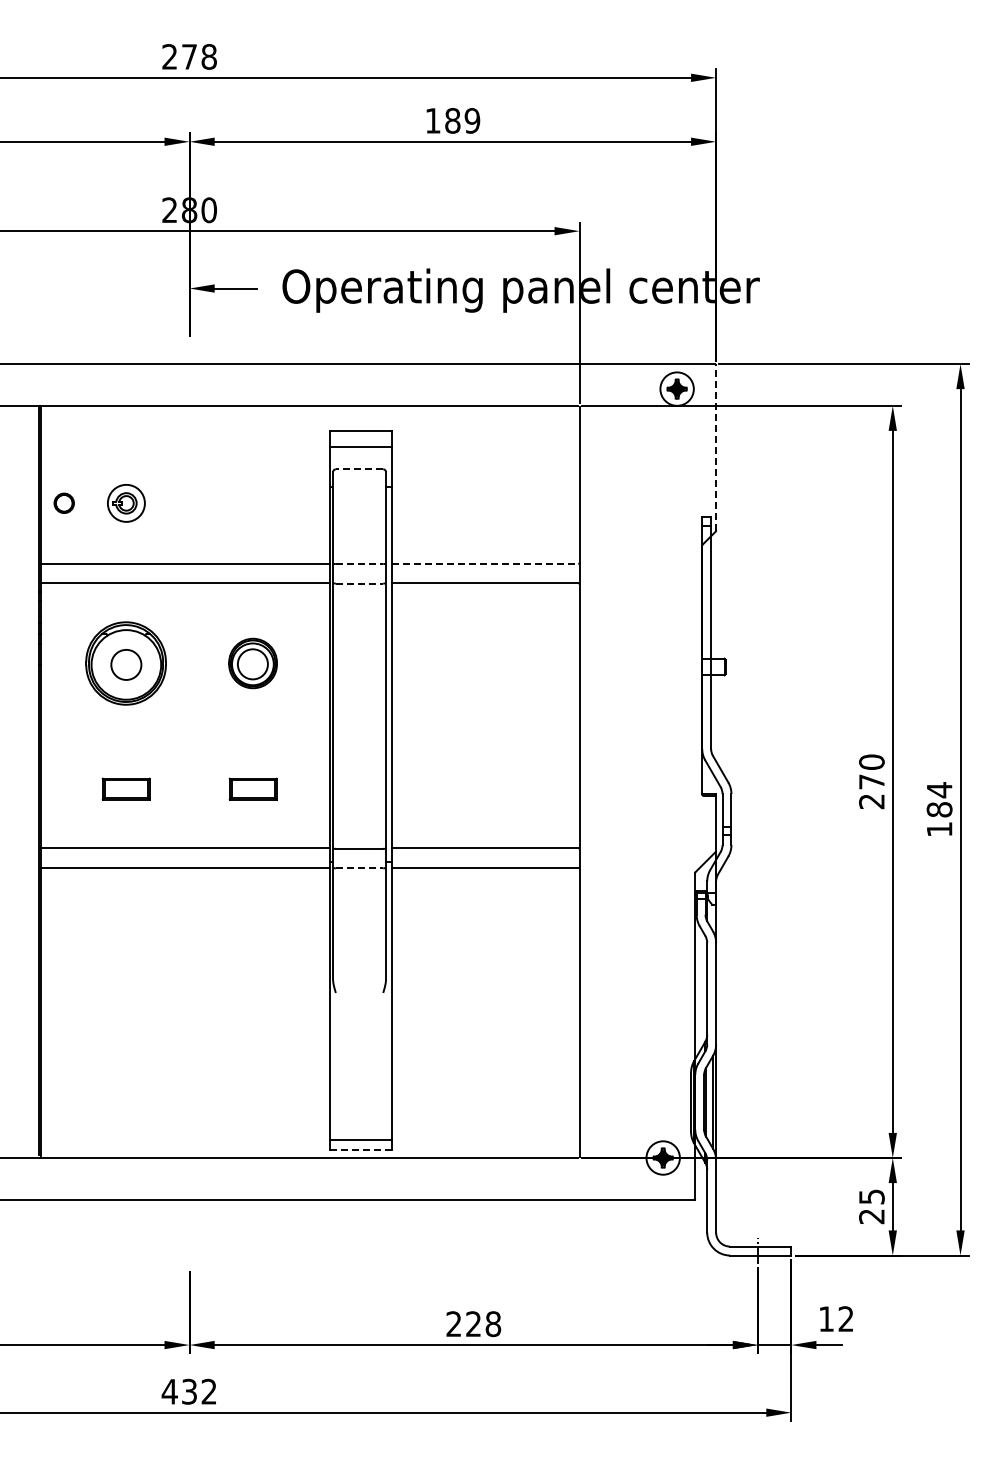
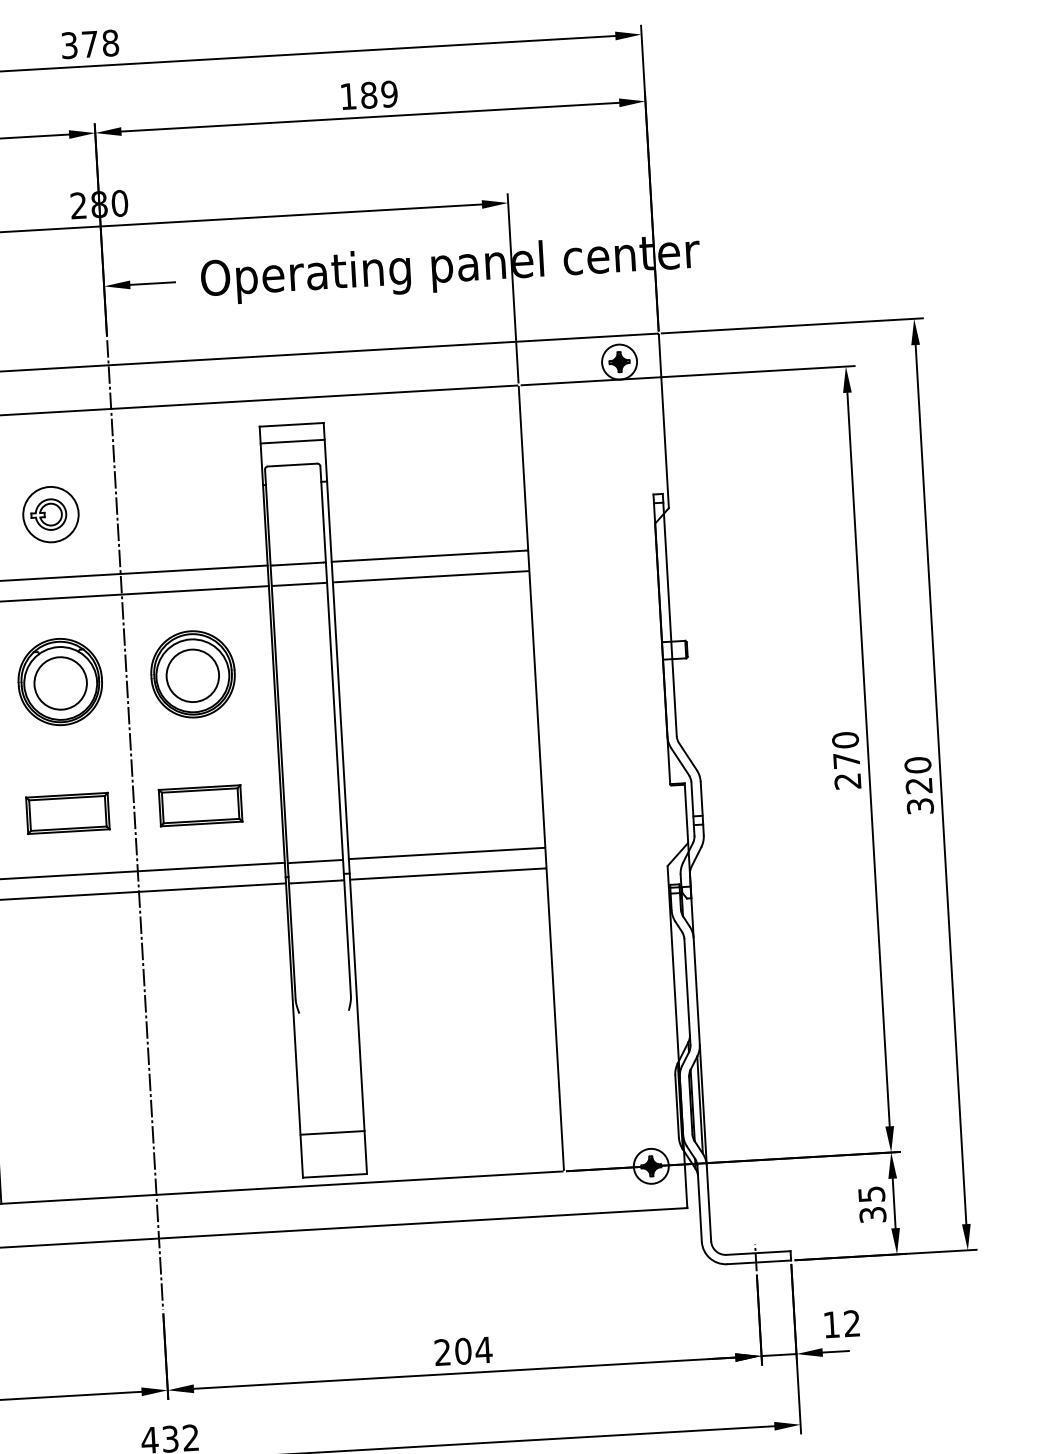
text: (169, 56) -> (69, 45), 278 -> 378
line: (716, 448) -> (664, 421), dashed -> solid
line: (359, 469) -> (292, 465), dashed -> solid
part: (126, 503) -> (51, 514), size x1.43
line: (485, 563) -> (429, 555), dashed -> solid
line: (359, 564) -> (298, 564), dashed -> solid
line: (359, 583) -> (299, 584), dashed -> solid
part: (252, 663) -> (192, 674), size x1.67
circle: (126, 664) -> (60, 683), size x1.67
part: (126, 788) -> (68, 812), size x1.67
part: (253, 788) -> (200, 804), size x1.67
line: (189, 804) -> (135, 825), added
text: (939, 809) -> (919, 785), 184 -> 320
line: (359, 868) -> (316, 882), dashed -> solid
line: (360, 1139) -> (332, 1132), moved
line: (360, 1149) -> (334, 1175), dashed -> solid
text: (871, 1216) -> (872, 1214), 25 -> 35
text: (483, 1324) -> (473, 1351), 228 -> 204

